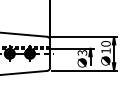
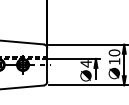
text: (82, 53) -> (86, 64), 3 -> 4

